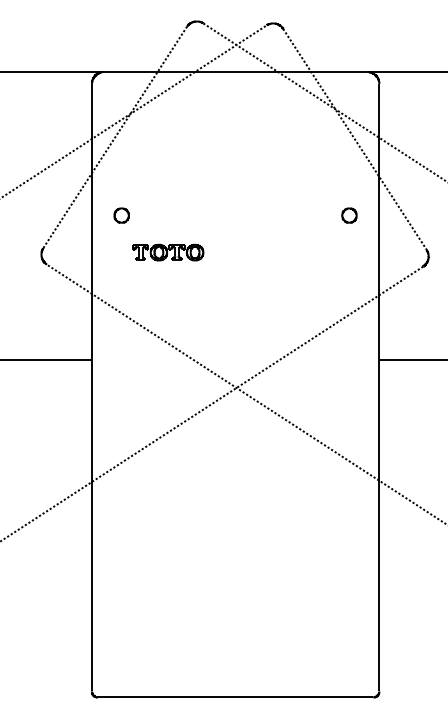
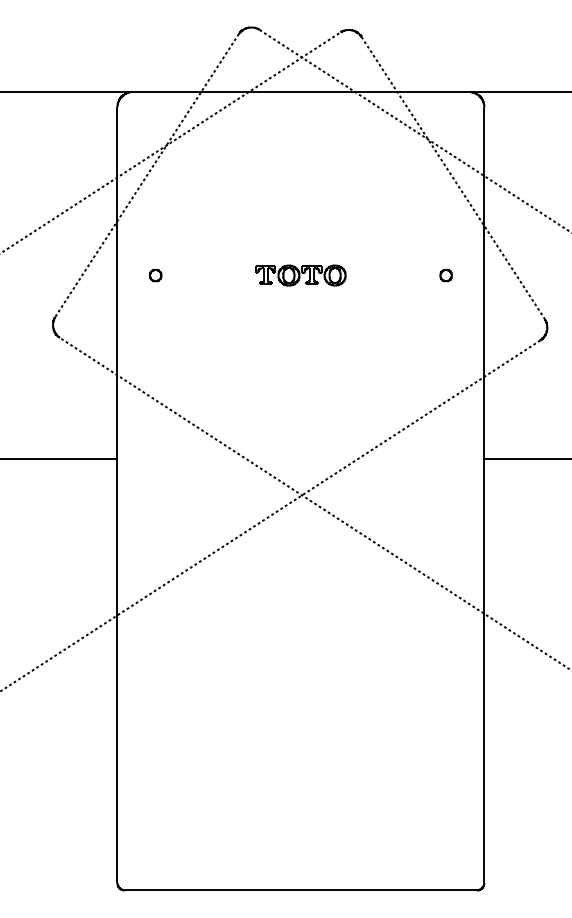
part: (121, 215) -> (155, 275), size x0.62
part: (348, 215) -> (445, 275), size x0.62
part: (167, 252) -> (300, 275), moved

